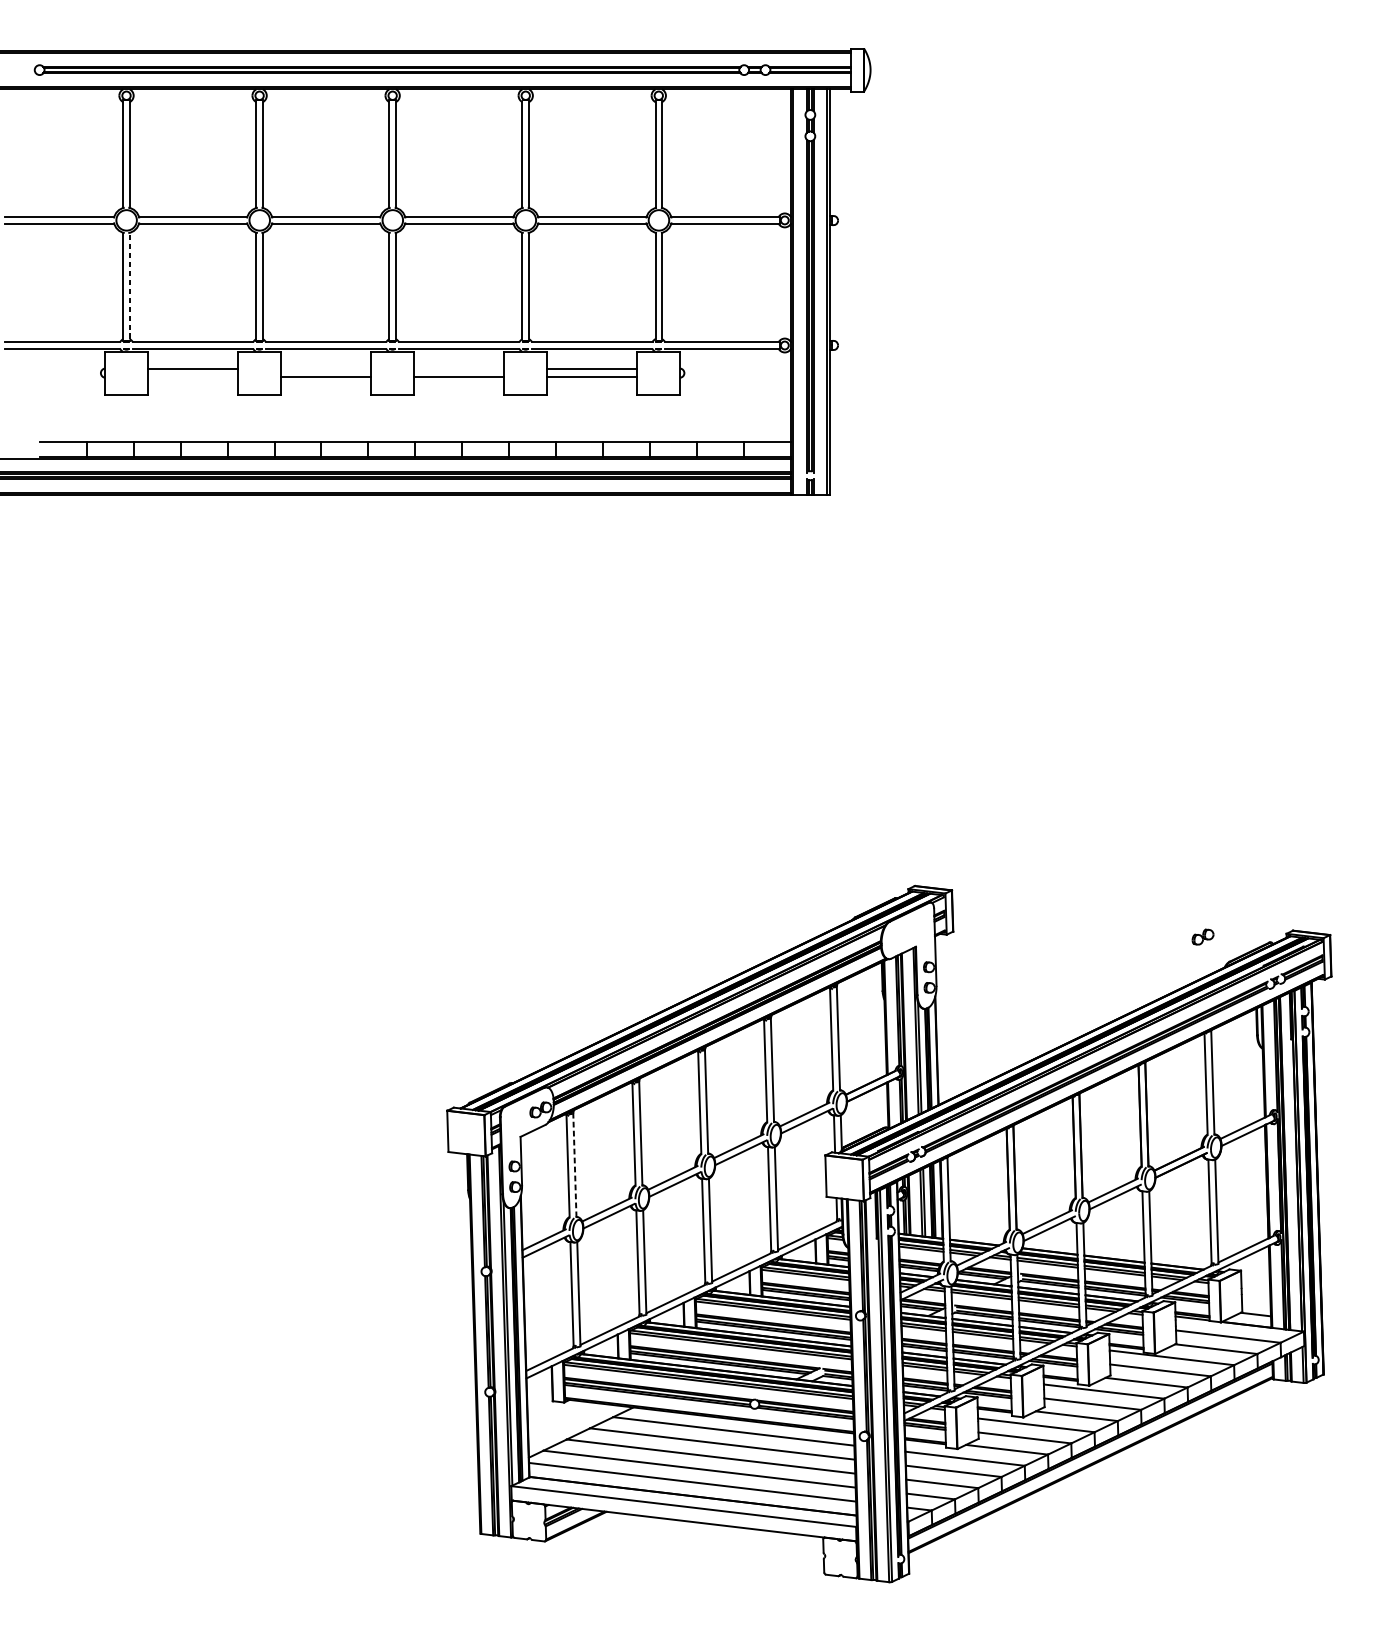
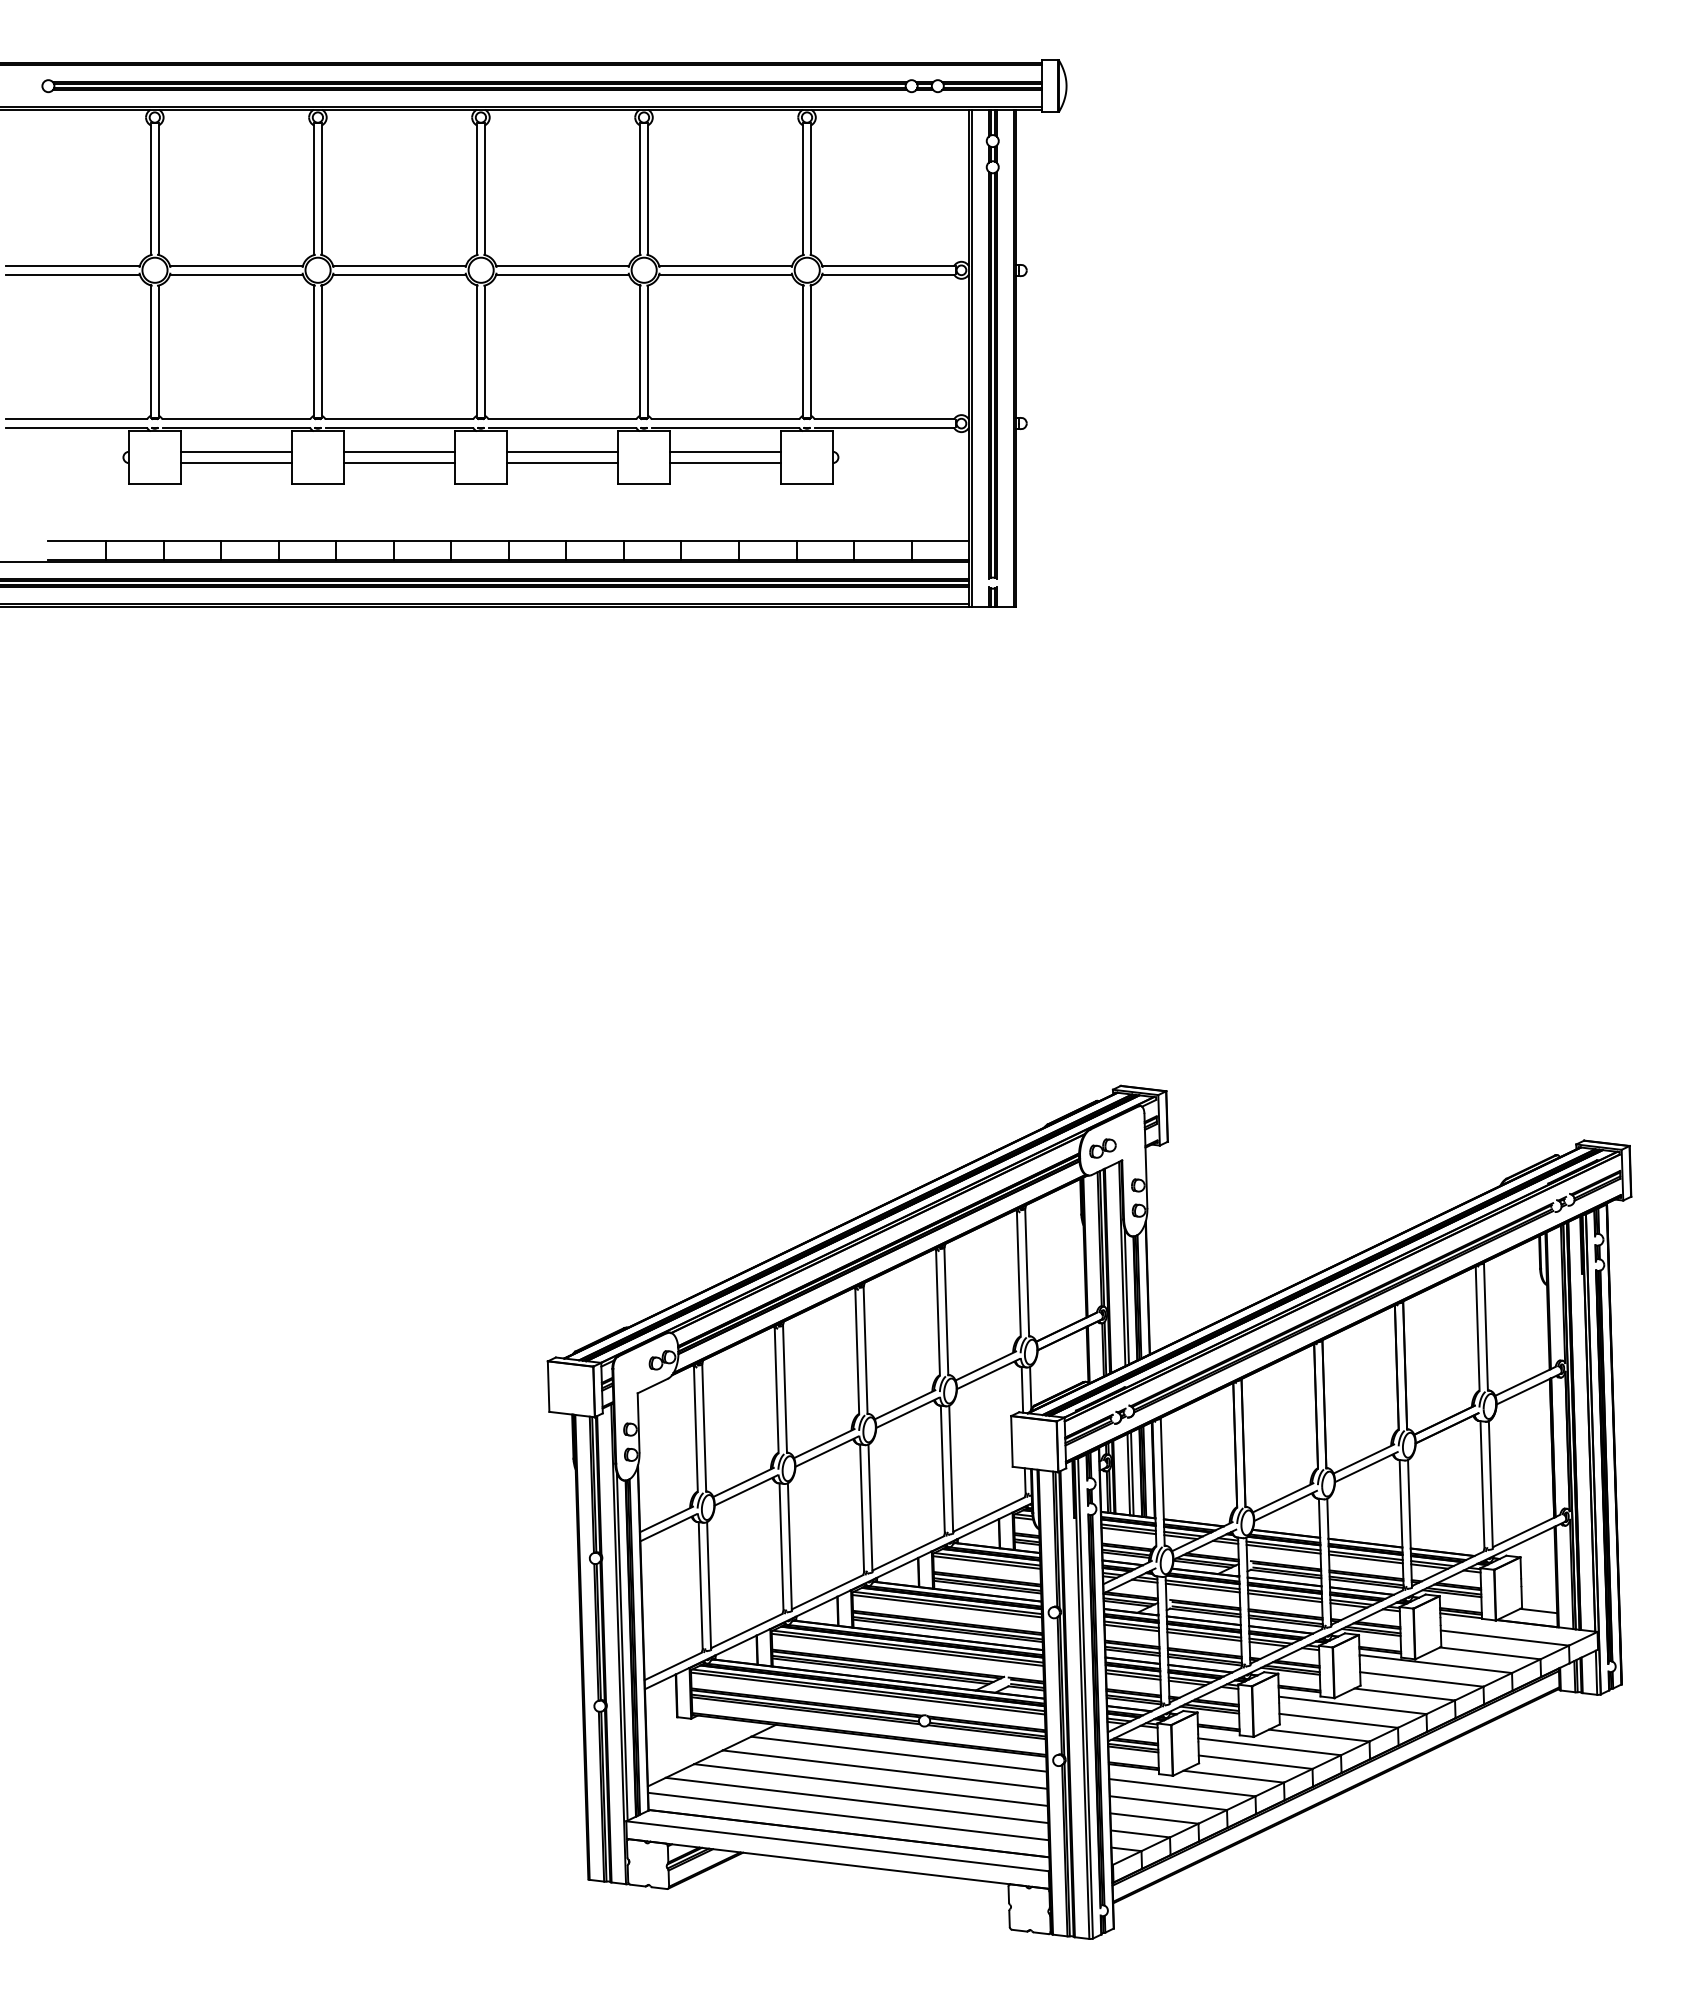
line: (130, 285) -> (159, 350), dashed -> solid
line: (326, 369) -> (399, 452), added
line: (459, 369) -> (562, 452), added
line: (193, 377) -> (236, 462), added
part: (1202, 937) -> (1102, 1148), moved
line: (575, 1165) -> (704, 1428), dashed -> solid

